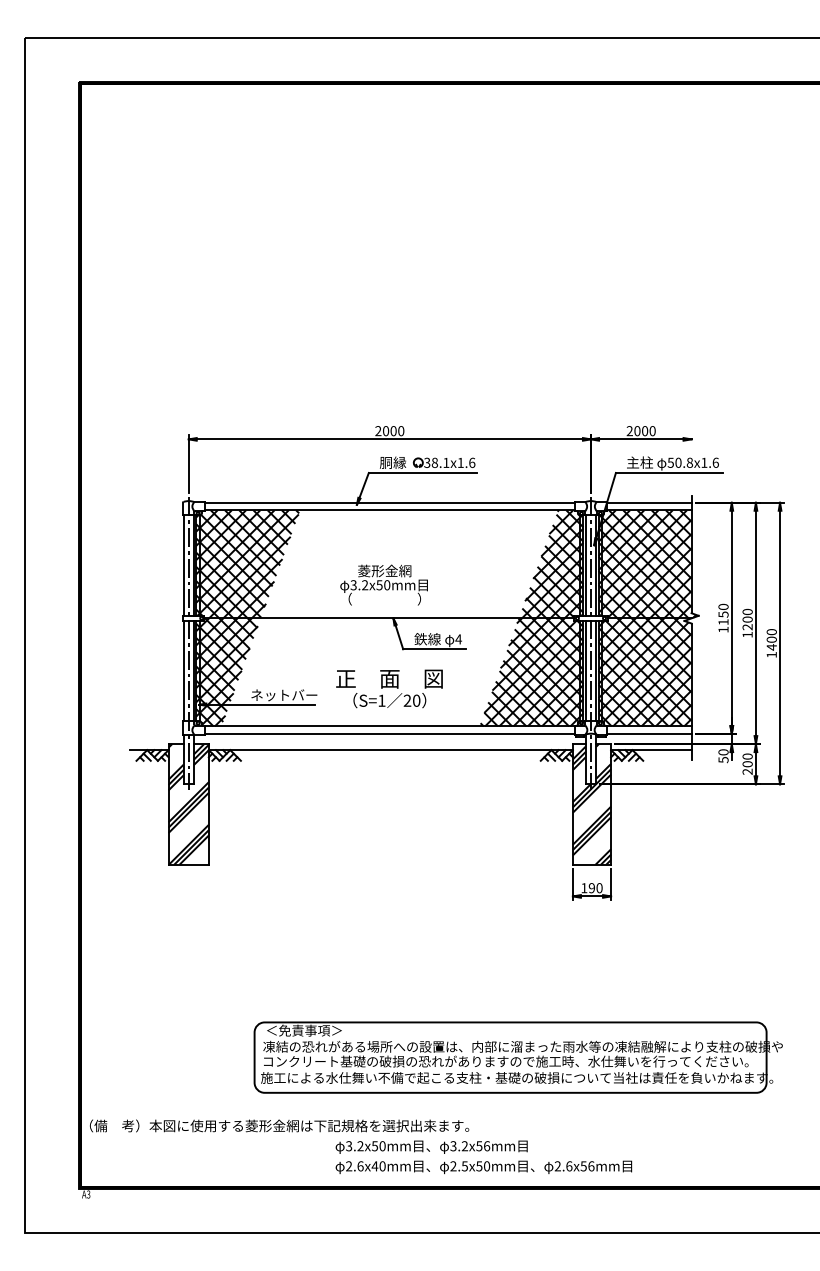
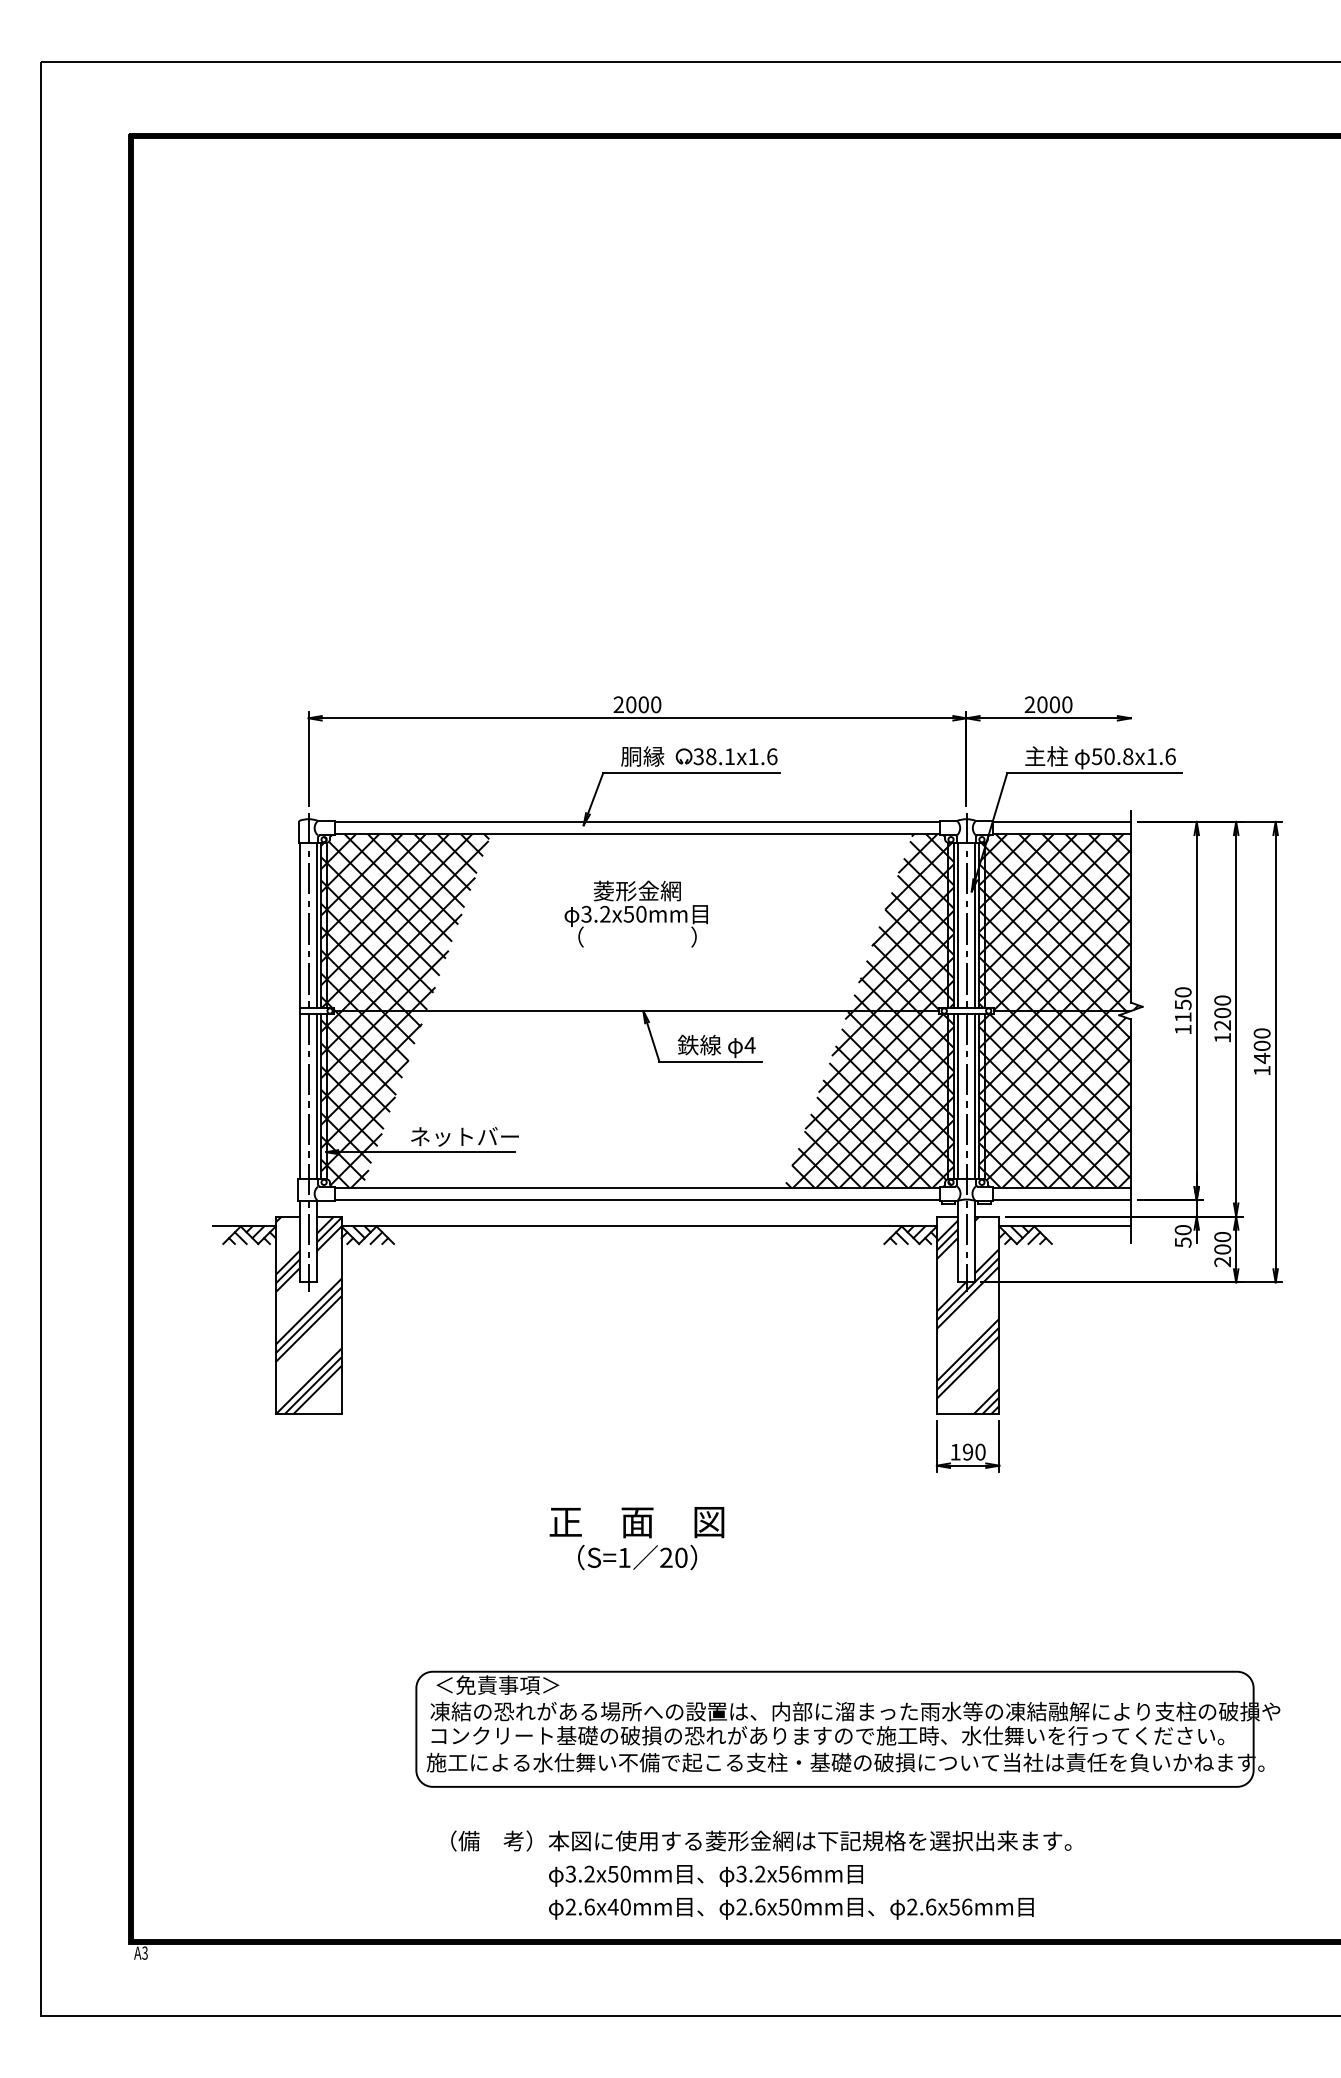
text: (383, 584) -> (635, 913), moved
text: (389, 688) -> (636, 1537), moved
text: (279, 1125) -> (761, 1840), moved
text: (464, 1166) -> (759, 1907), 2.5x50mm -> 2.6x50mm

